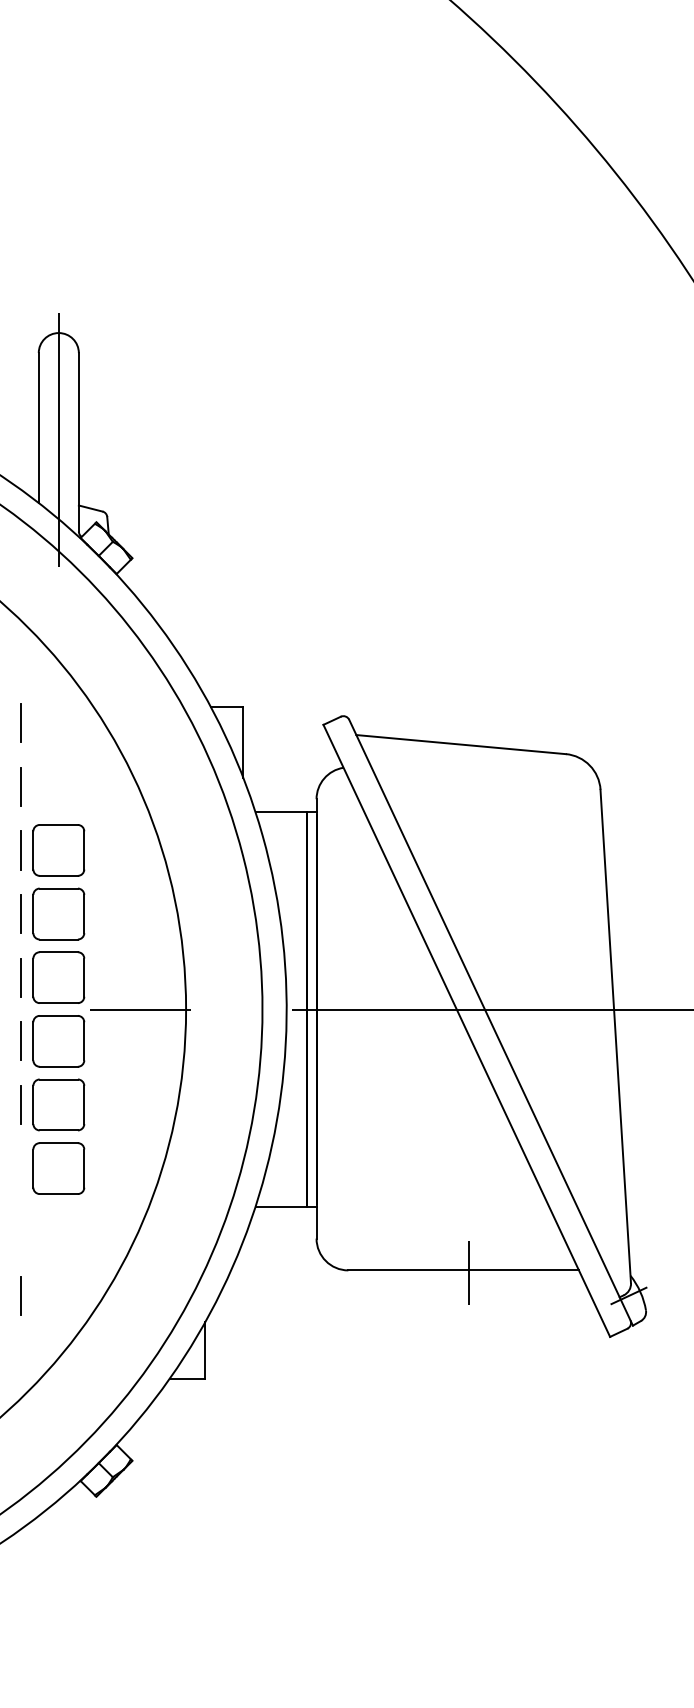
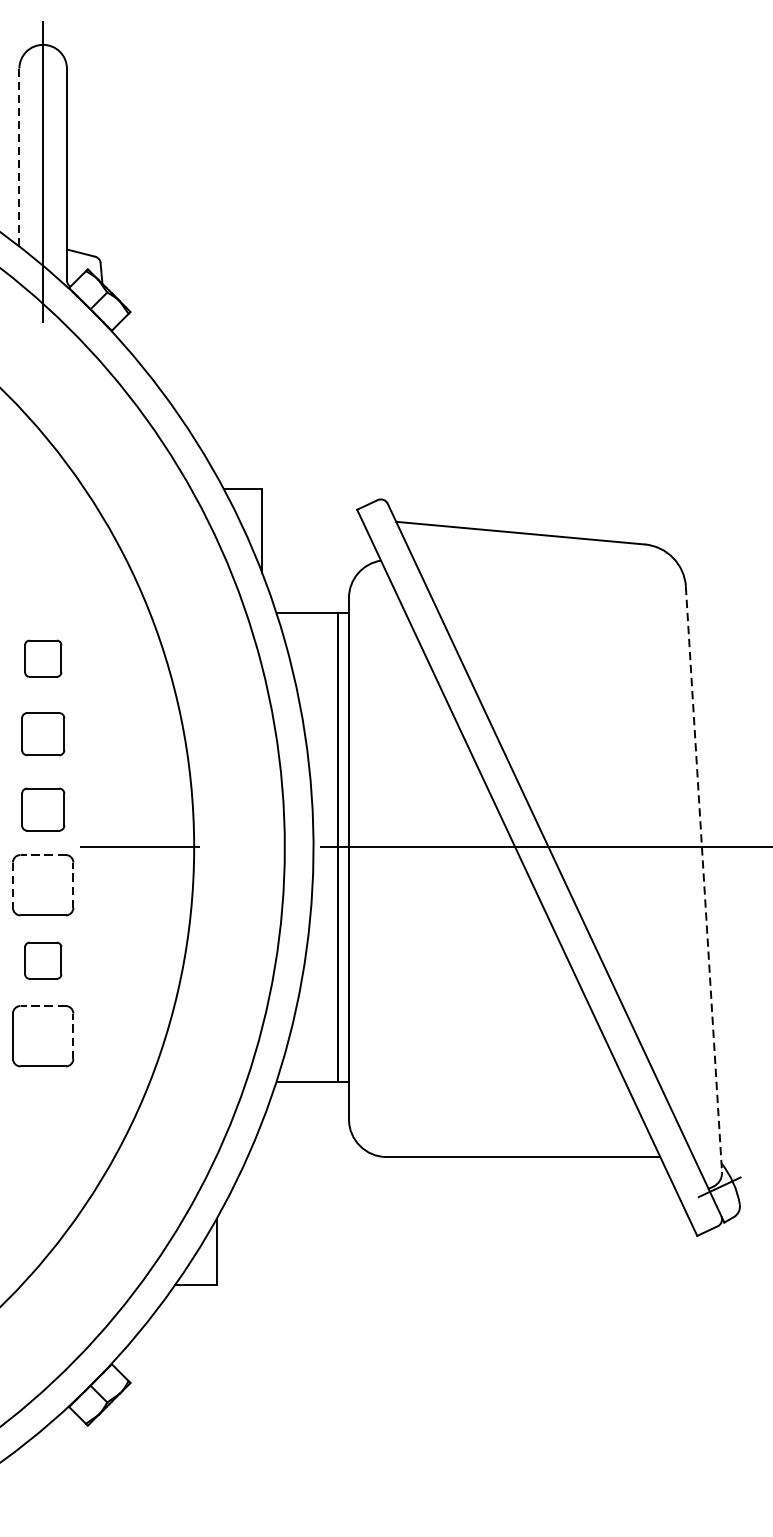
line: (38, 428) -> (19, 158), solid -> dashed
part: (58, 850) -> (42, 658), size x0.6
part: (58, 913) -> (42, 733), size x0.7
part: (58, 977) -> (42, 809), size x0.7
line: (58, 1015) -> (42, 854), solid -> dashed
line: (615, 1036) -> (703, 879), solid -> dashed
line: (84, 1040) -> (73, 884), solid -> dashed
line: (33, 1041) -> (13, 885), solid -> dashed
part: (58, 1104) -> (42, 960), size x0.6
line: (58, 1143) -> (42, 1006), solid -> dashed
line: (84, 1168) -> (73, 1036), solid -> dashed
line: (469, 1272) -> (530, 1159), removed

